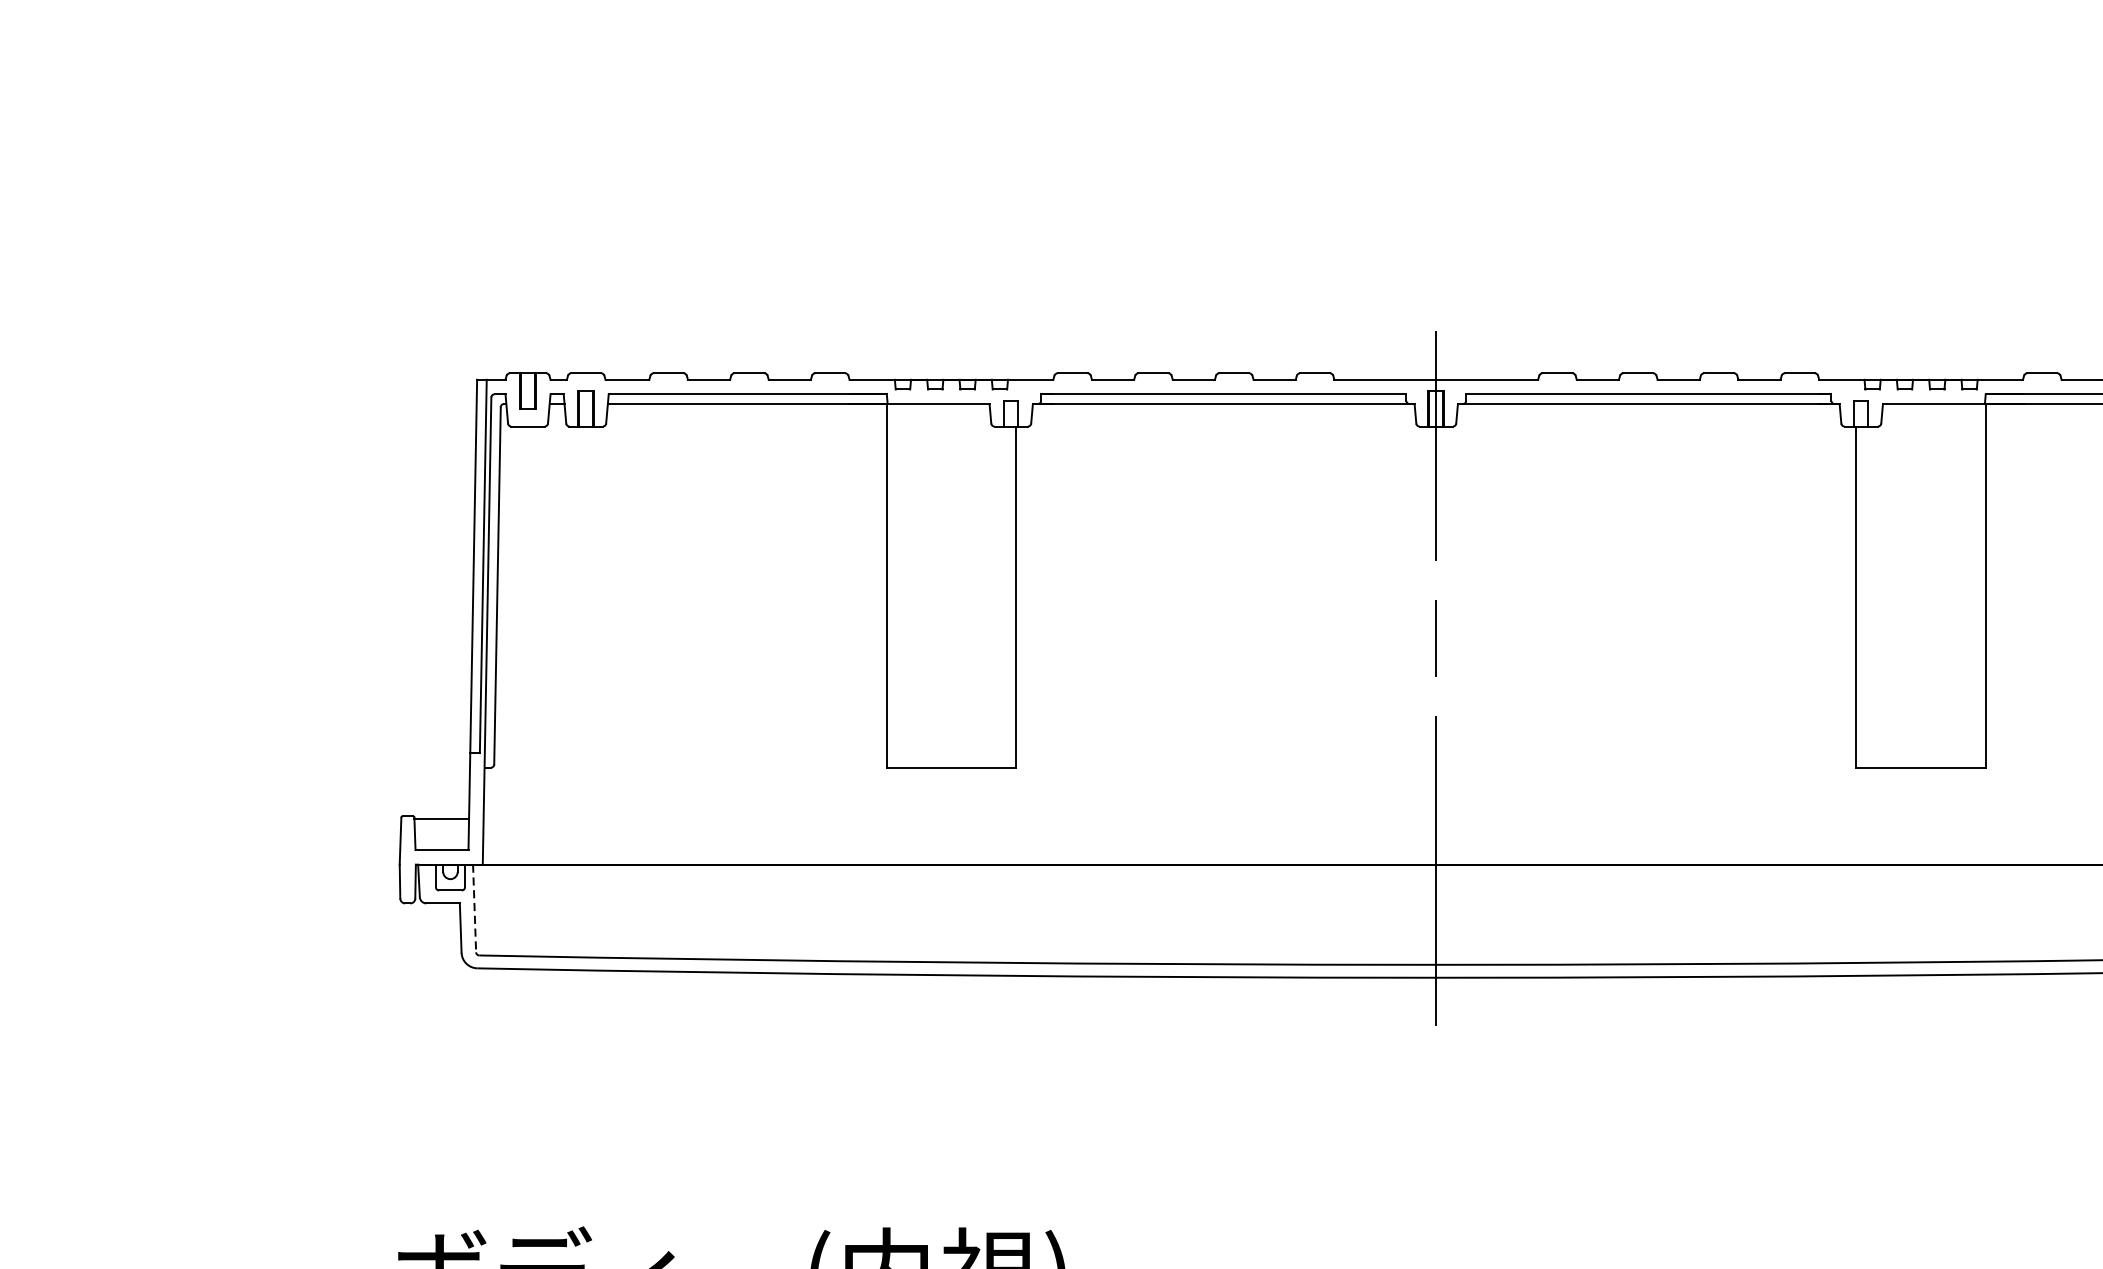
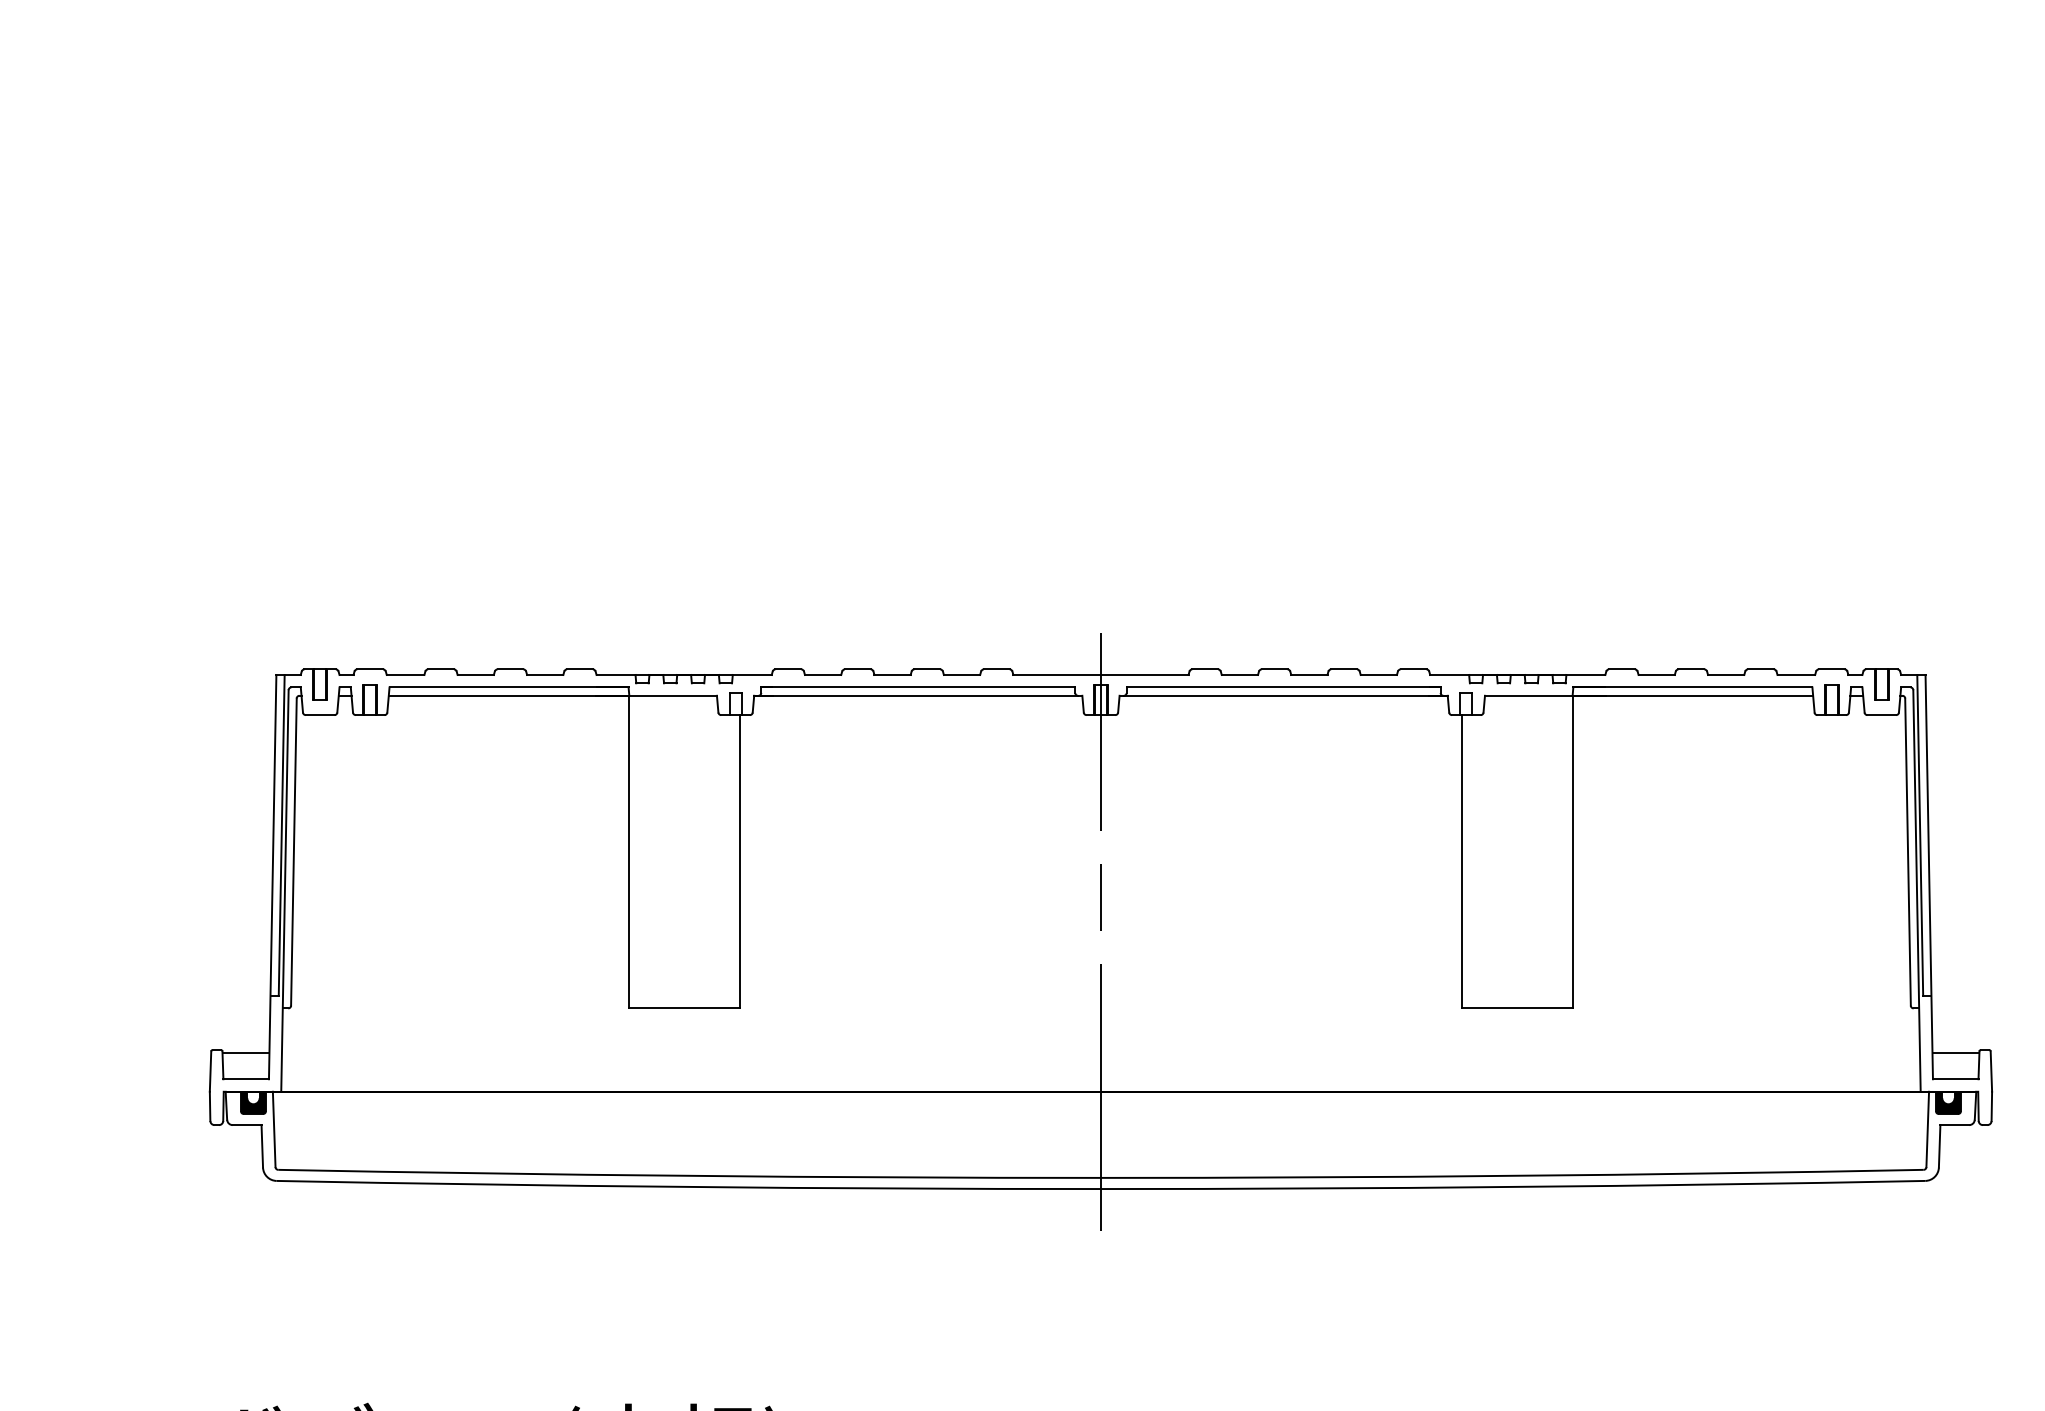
fill: (449, 877) -> (252, 1102), added
line: (474, 908) -> (274, 1129), dashed -> solid

